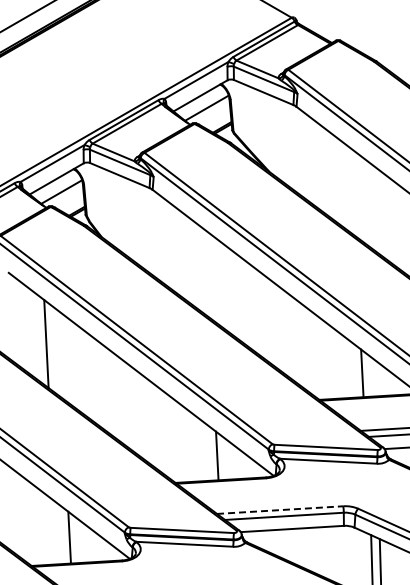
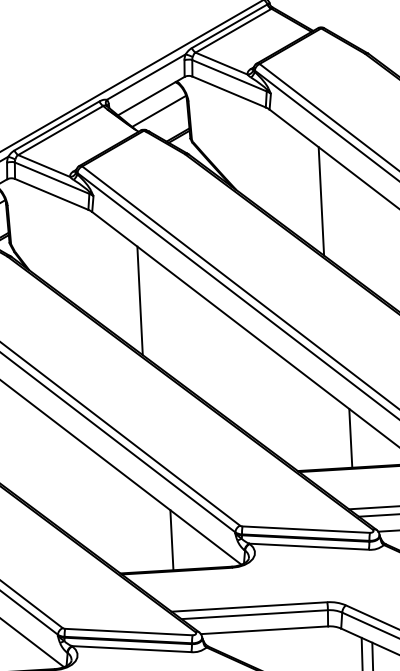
line: (338, 181) -> (321, 201), added
line: (191, 261) -> (140, 300), added
line: (280, 510) -> (249, 607), dashed -> solid

